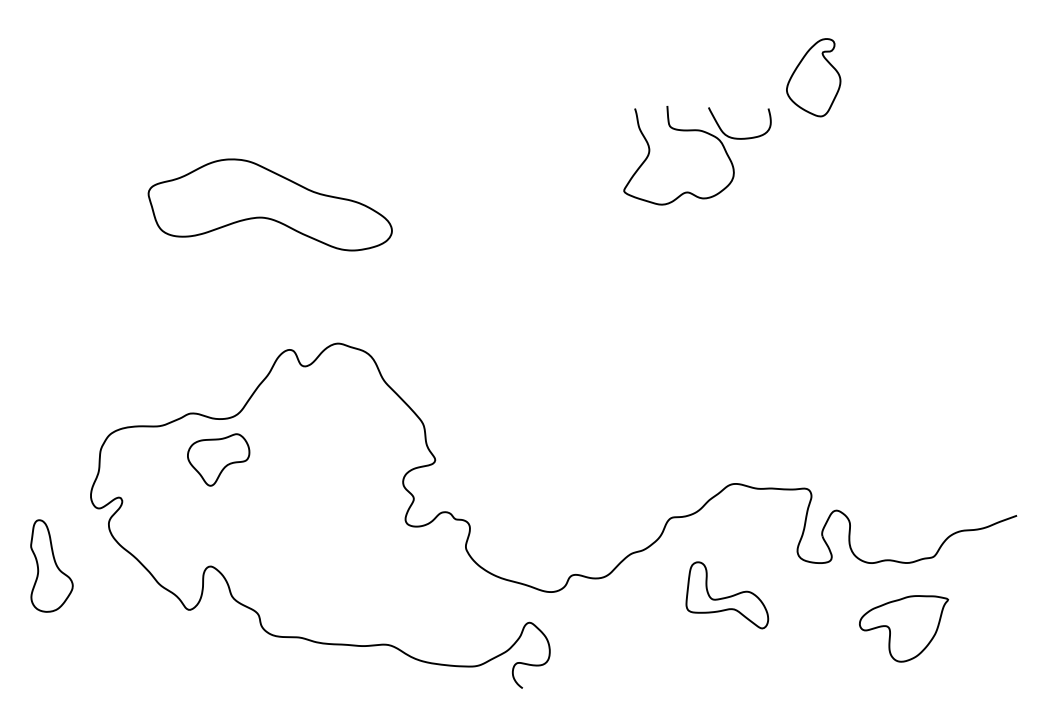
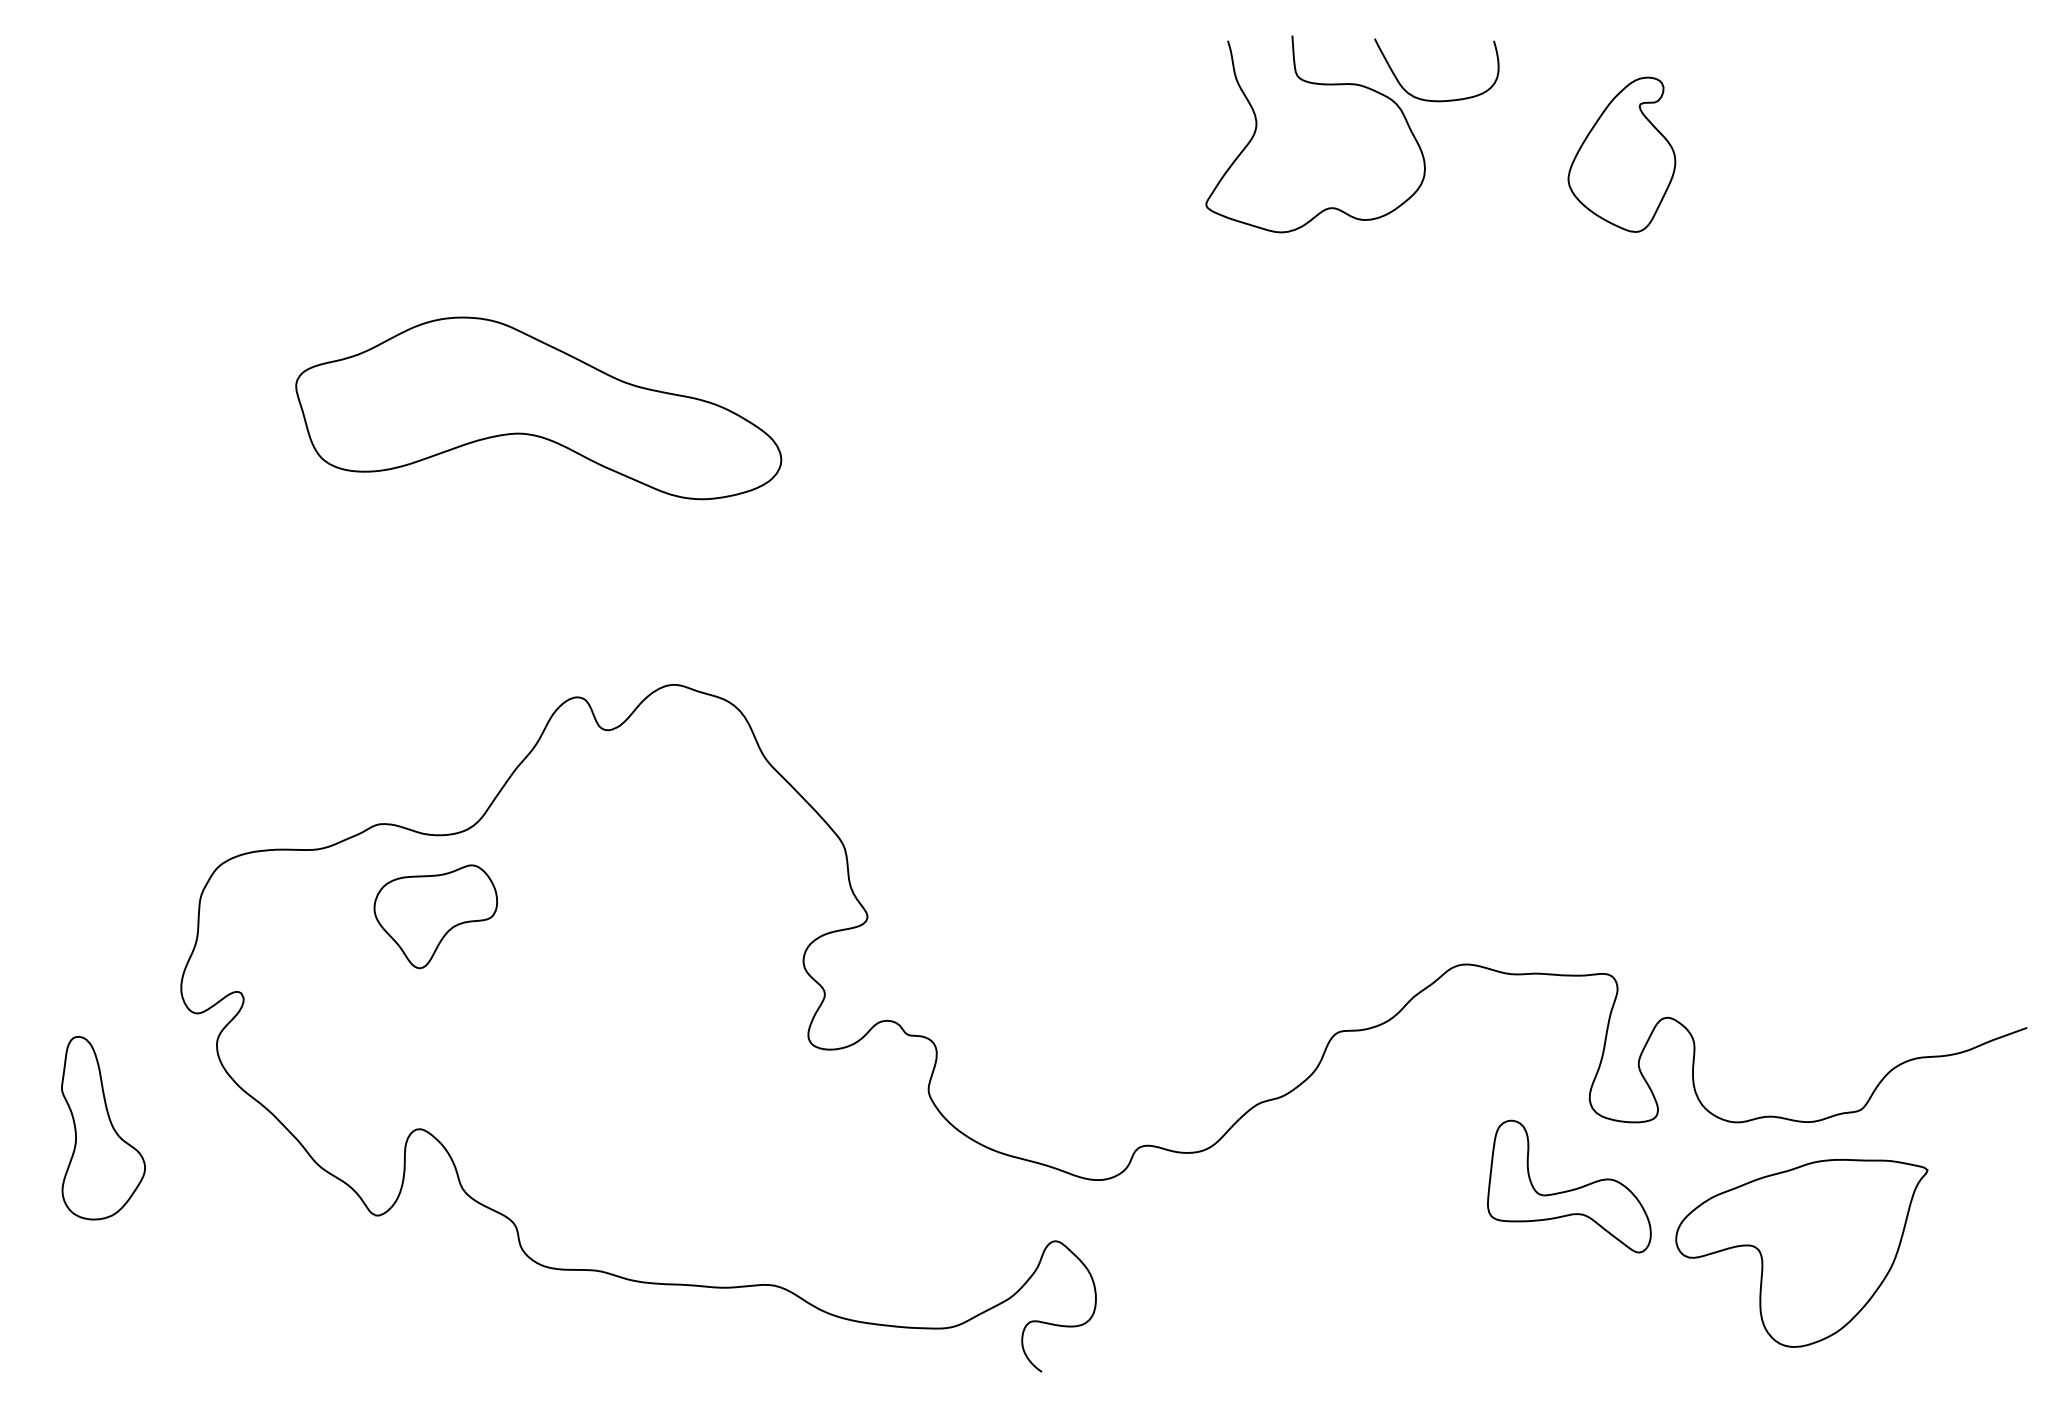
part: (707, 134) -> (1372, 92), moved
part: (727, 595) -> (1569, 1186), moved
part: (903, 628) -> (1800, 1252), size x1.43

